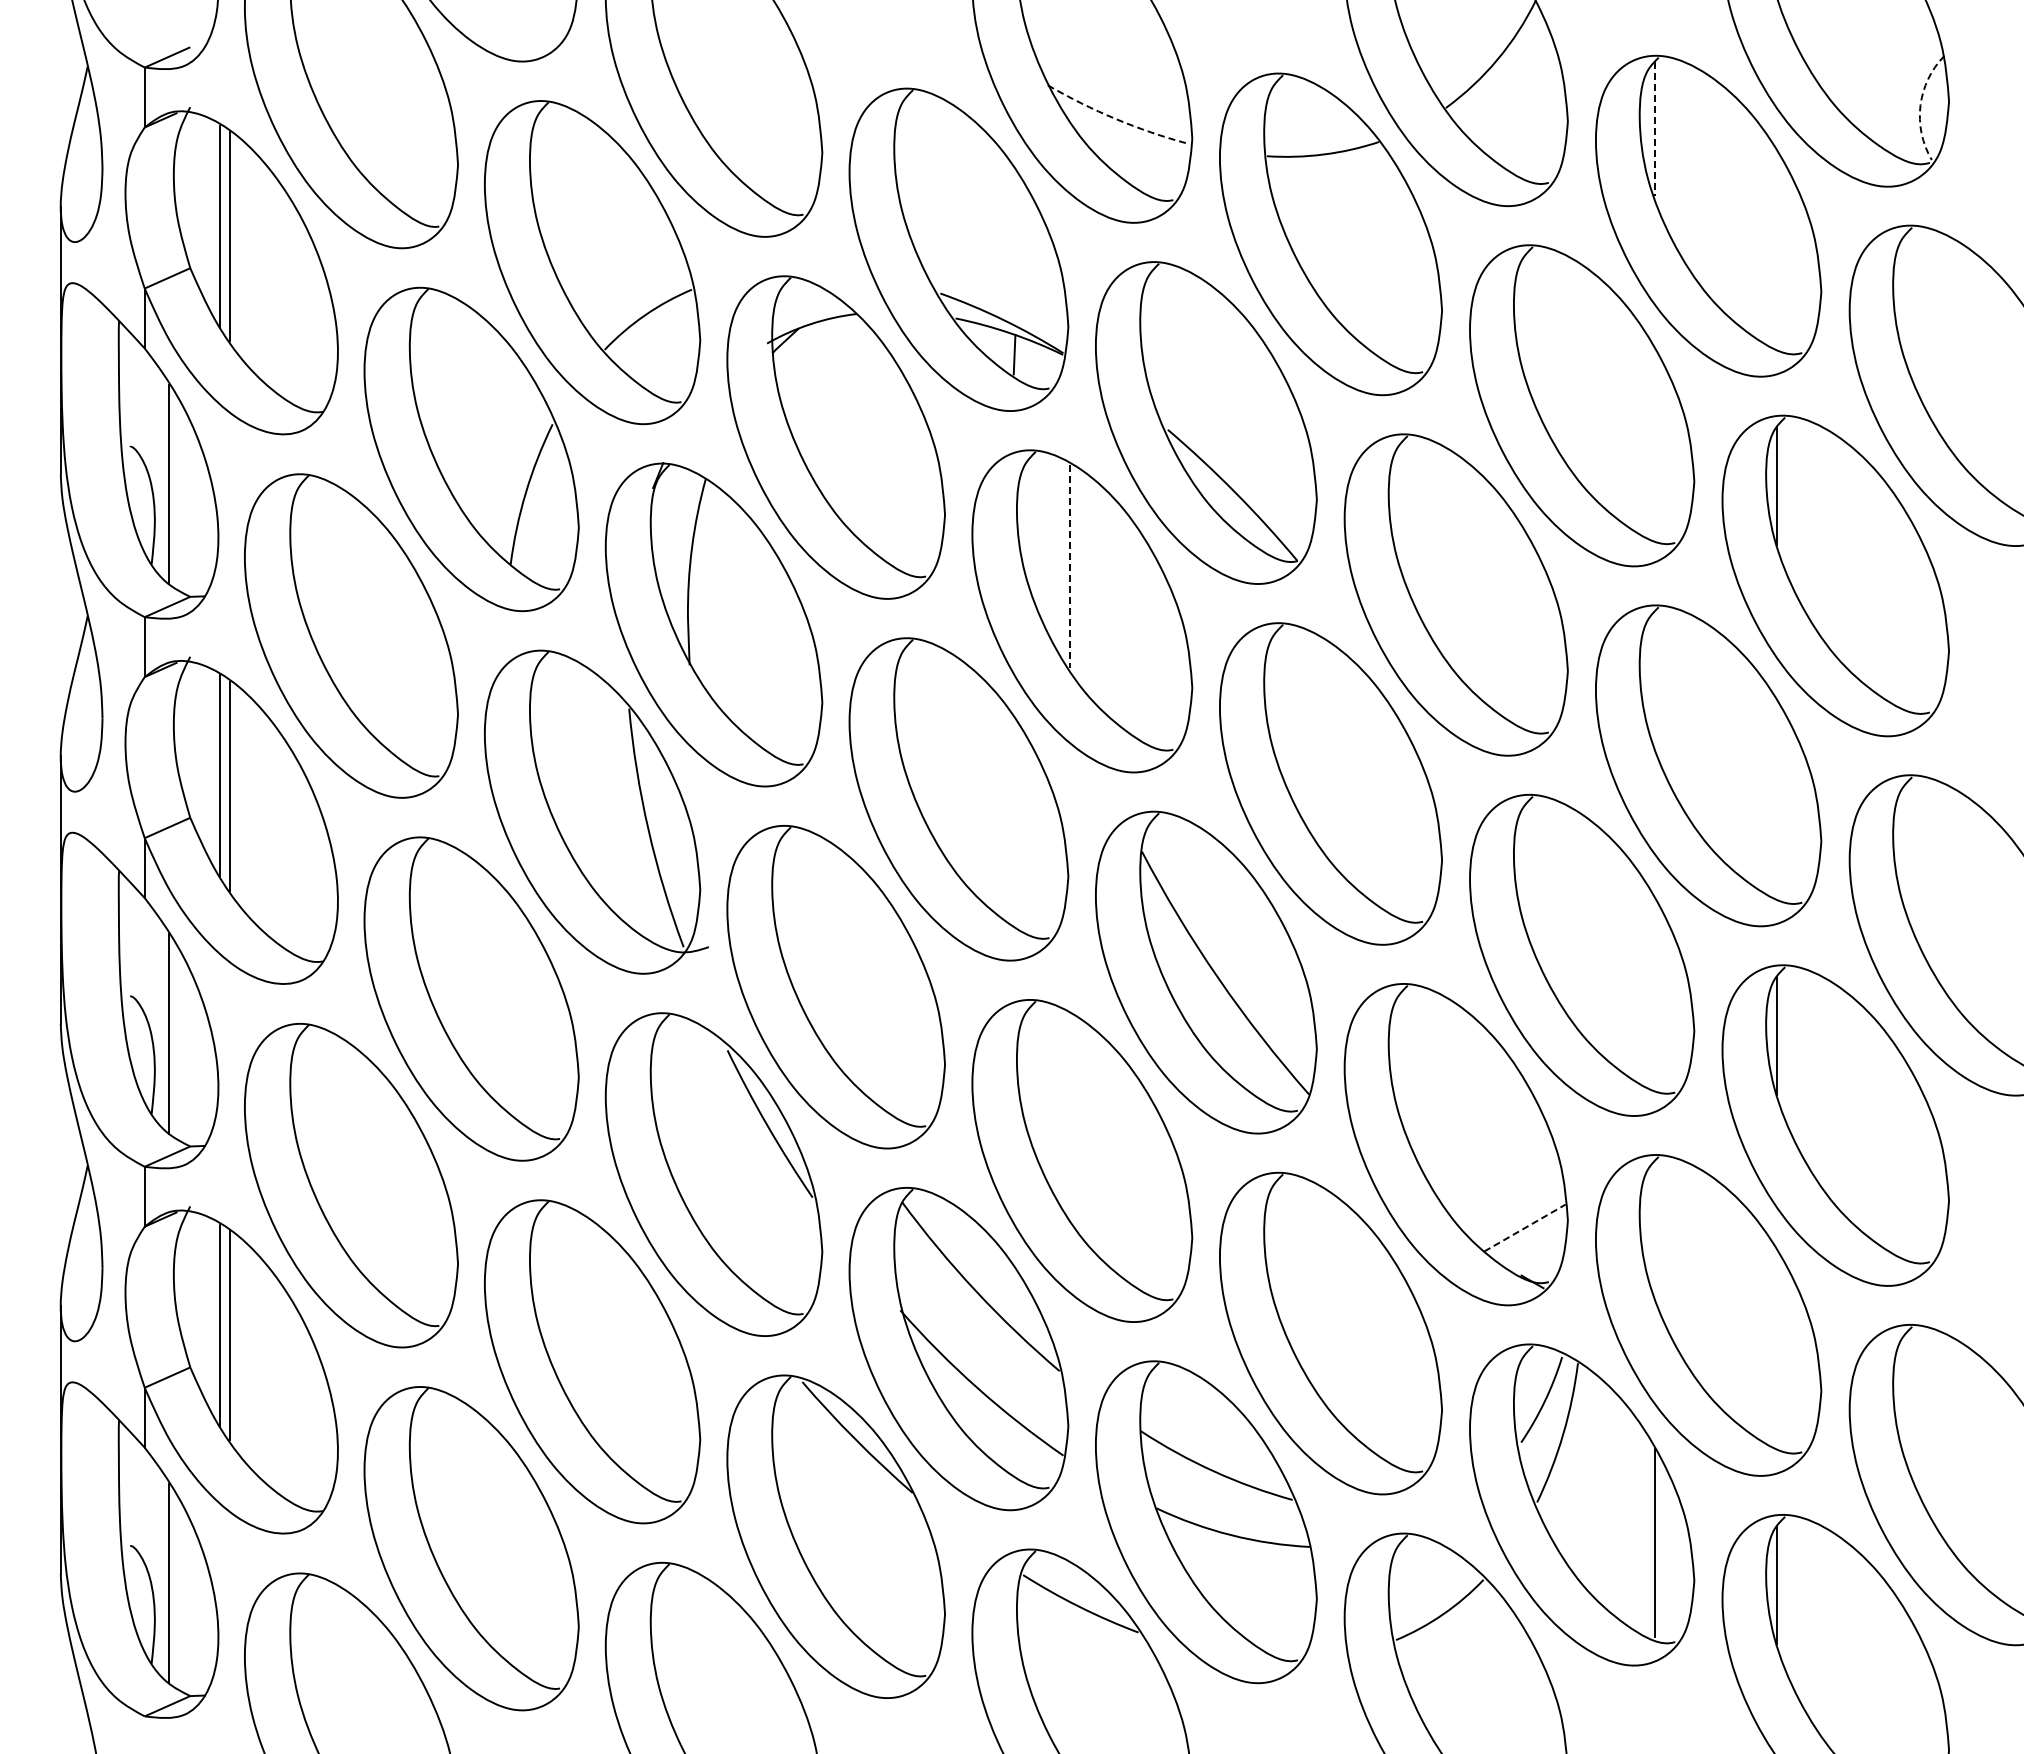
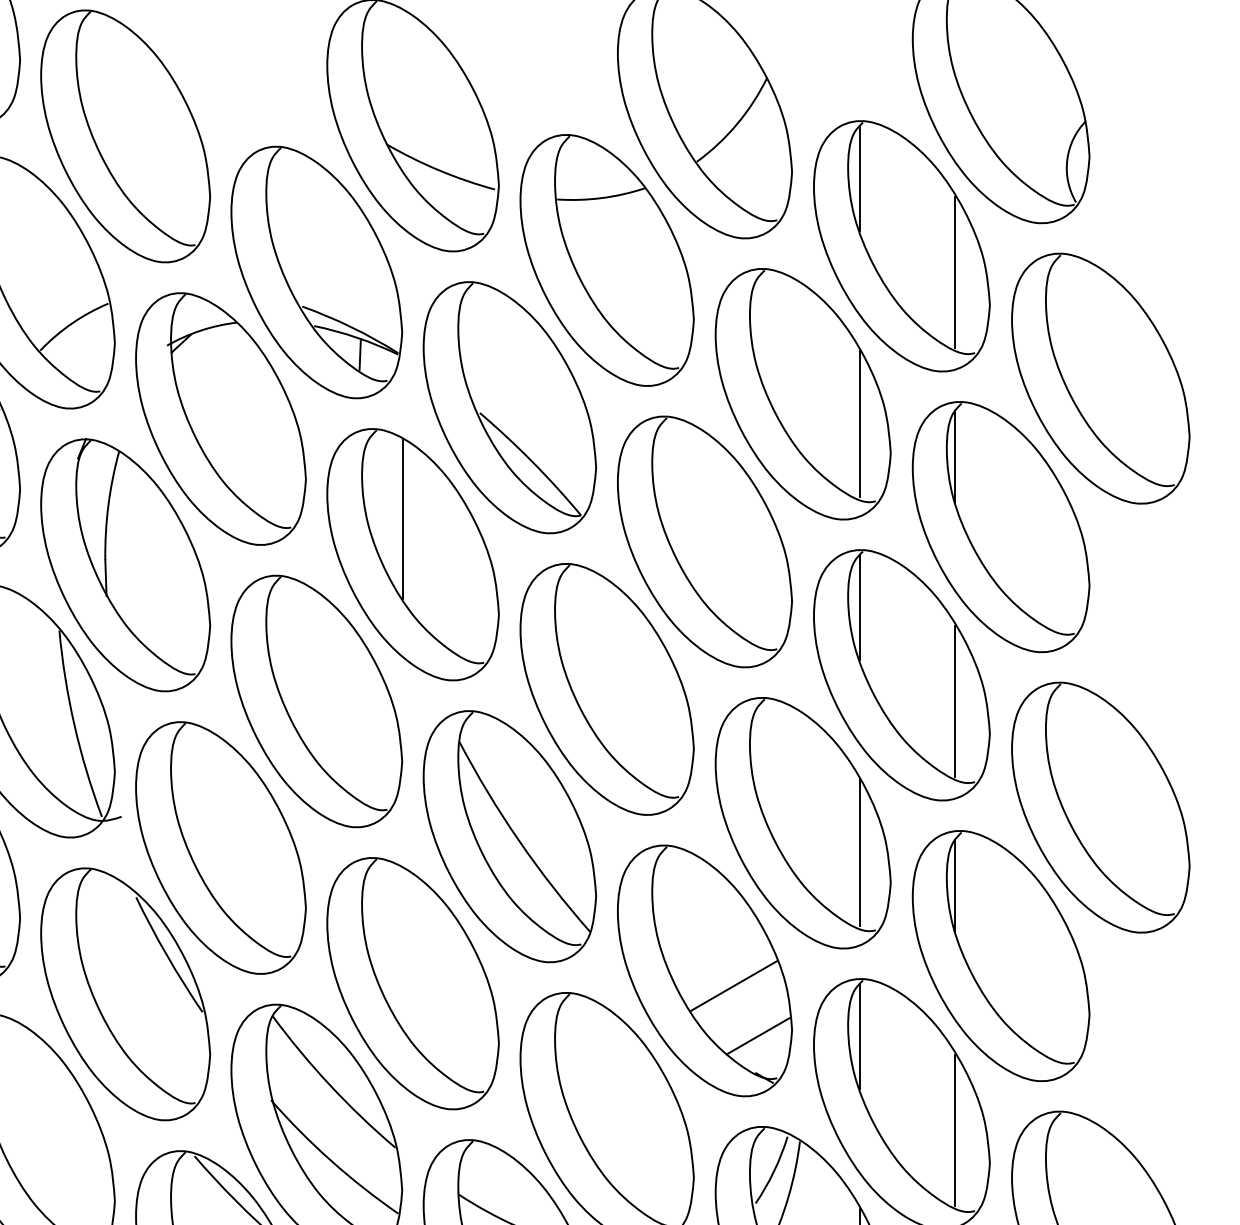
arc: (1920, 105) -> (1067, 159), dashed -> solid
arc: (1115, 118) -> (438, 170), dashed -> solid
line: (1654, 129) -> (859, 178), dashed -> solid
line: (1777, 249) -> (955, 272), added
line: (1654, 443) -> (859, 423), added
line: (1069, 566) -> (403, 519), dashed -> solid
line: (1654, 678) -> (859, 607), added
line: (1777, 799) -> (955, 701), added
line: (1654, 993) -> (859, 852), added
line: (1493, 1163) -> (734, 985), added
line: (1525, 1228) -> (758, 1036), dashed -> solid
line: (1654, 1228) -> (859, 1036), added
line: (1777, 1348) -> (955, 1130), added

